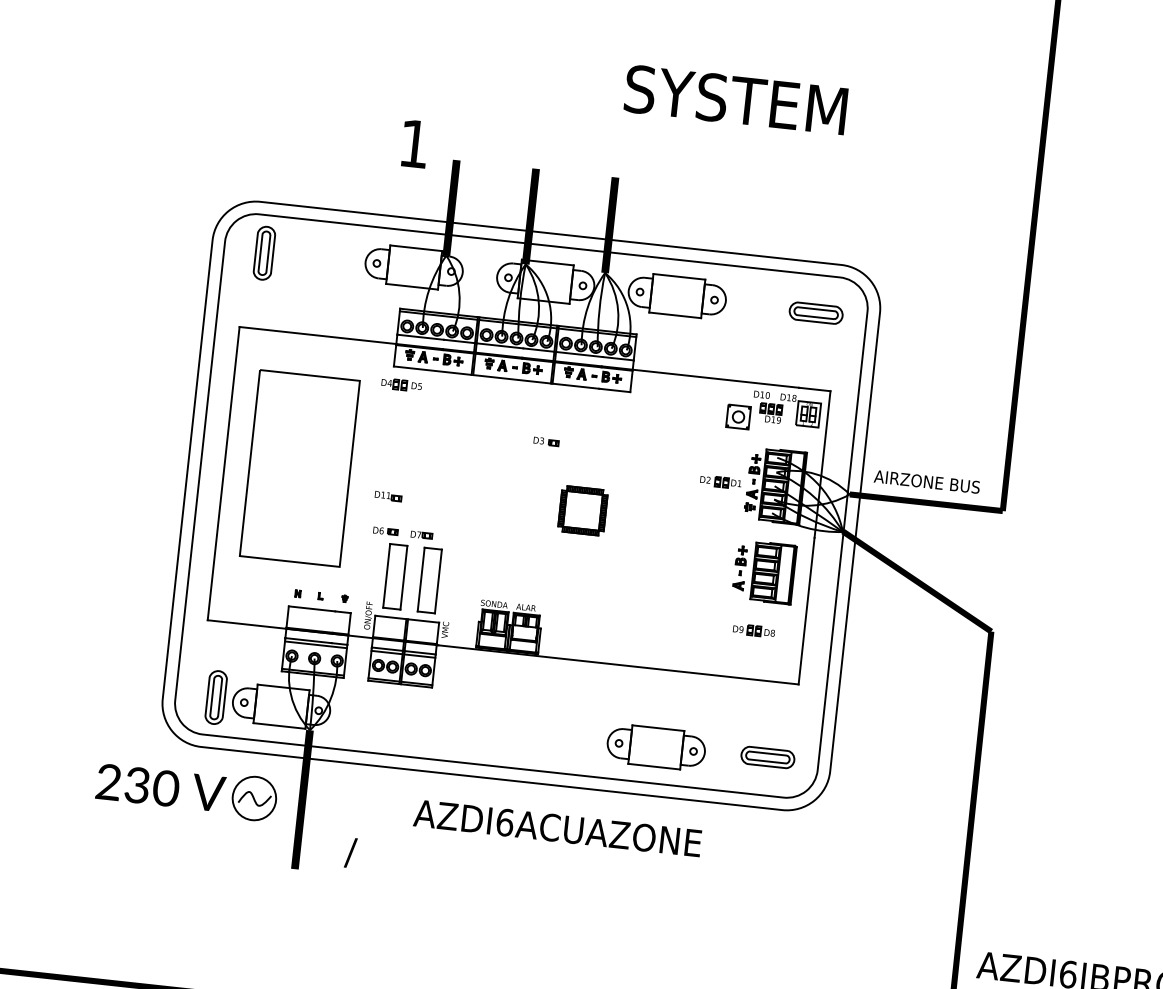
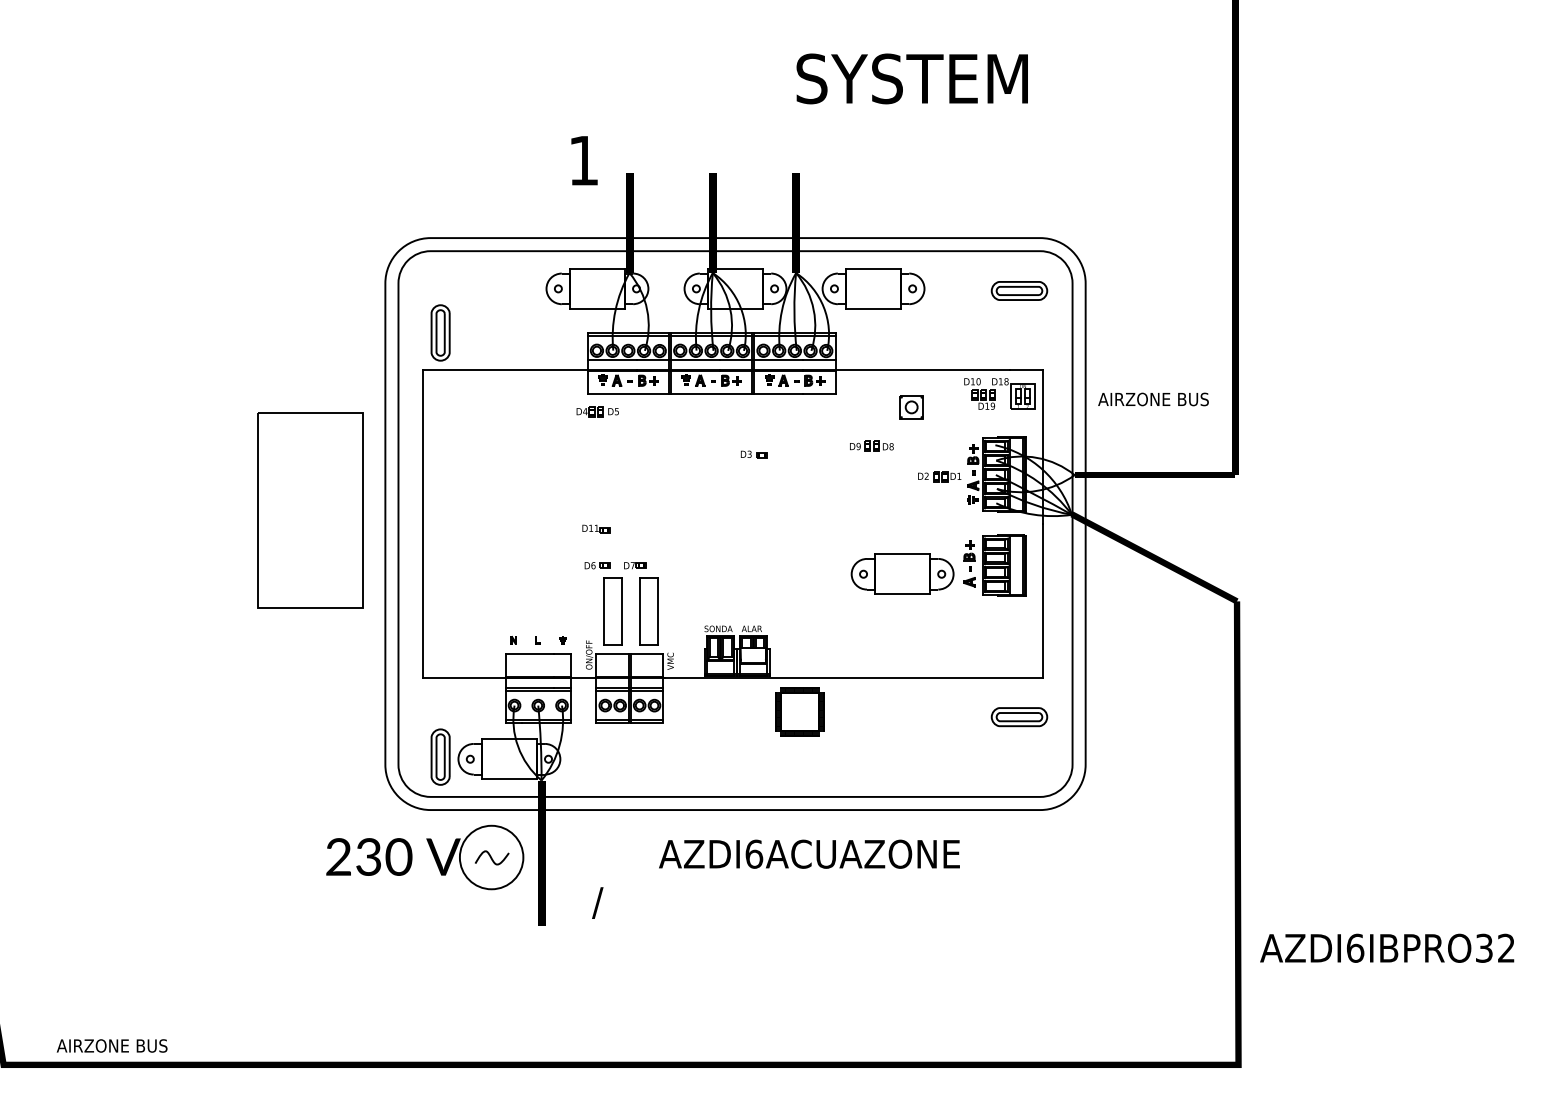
part: (264, 252) -> (440, 332), moved
part: (738, 417) -> (911, 407), moved
part: (299, 468) -> (310, 510), moved
text: (927, 481) -> (1153, 399), moved
part: (582, 510) -> (799, 711), moved
part: (753, 629) -> (871, 445), moved
part: (656, 746) -> (902, 573), moved
part: (767, 757) -> (1019, 717), moved
circle: (254, 798) -> (491, 857), size x1.4

